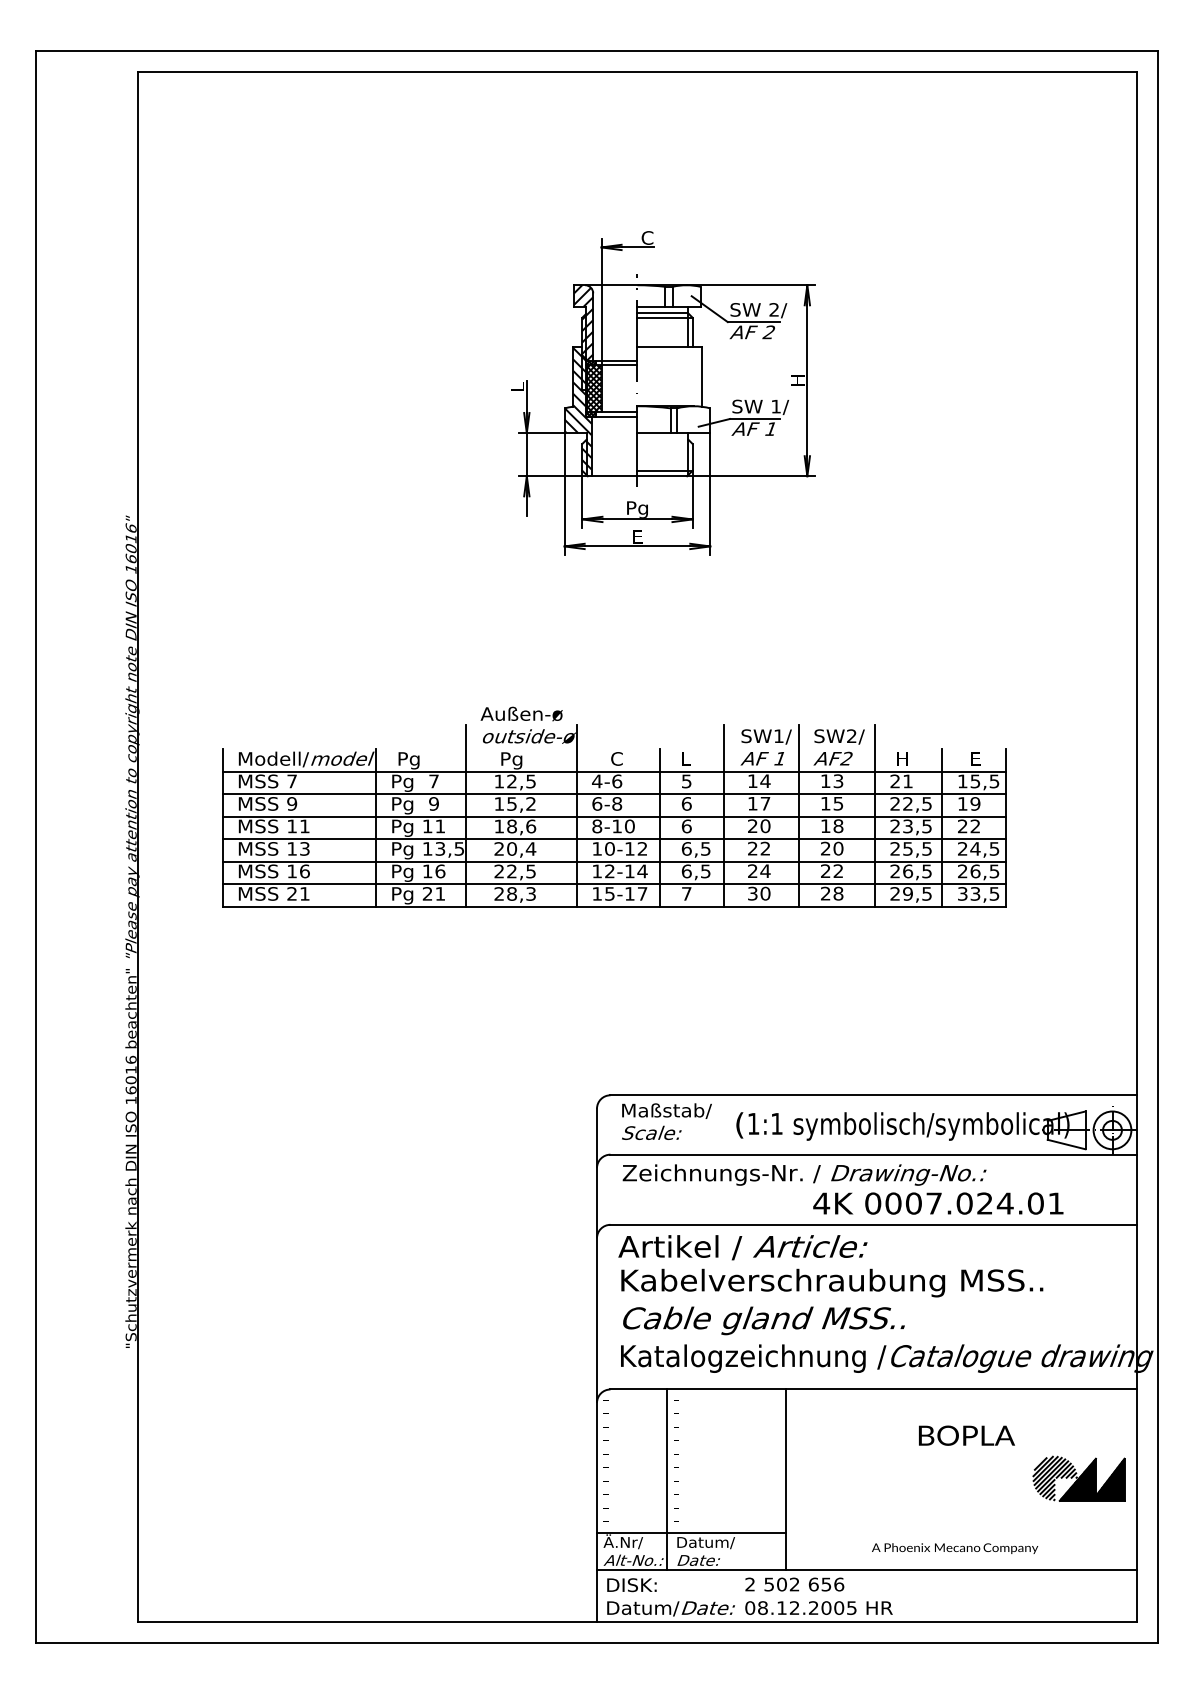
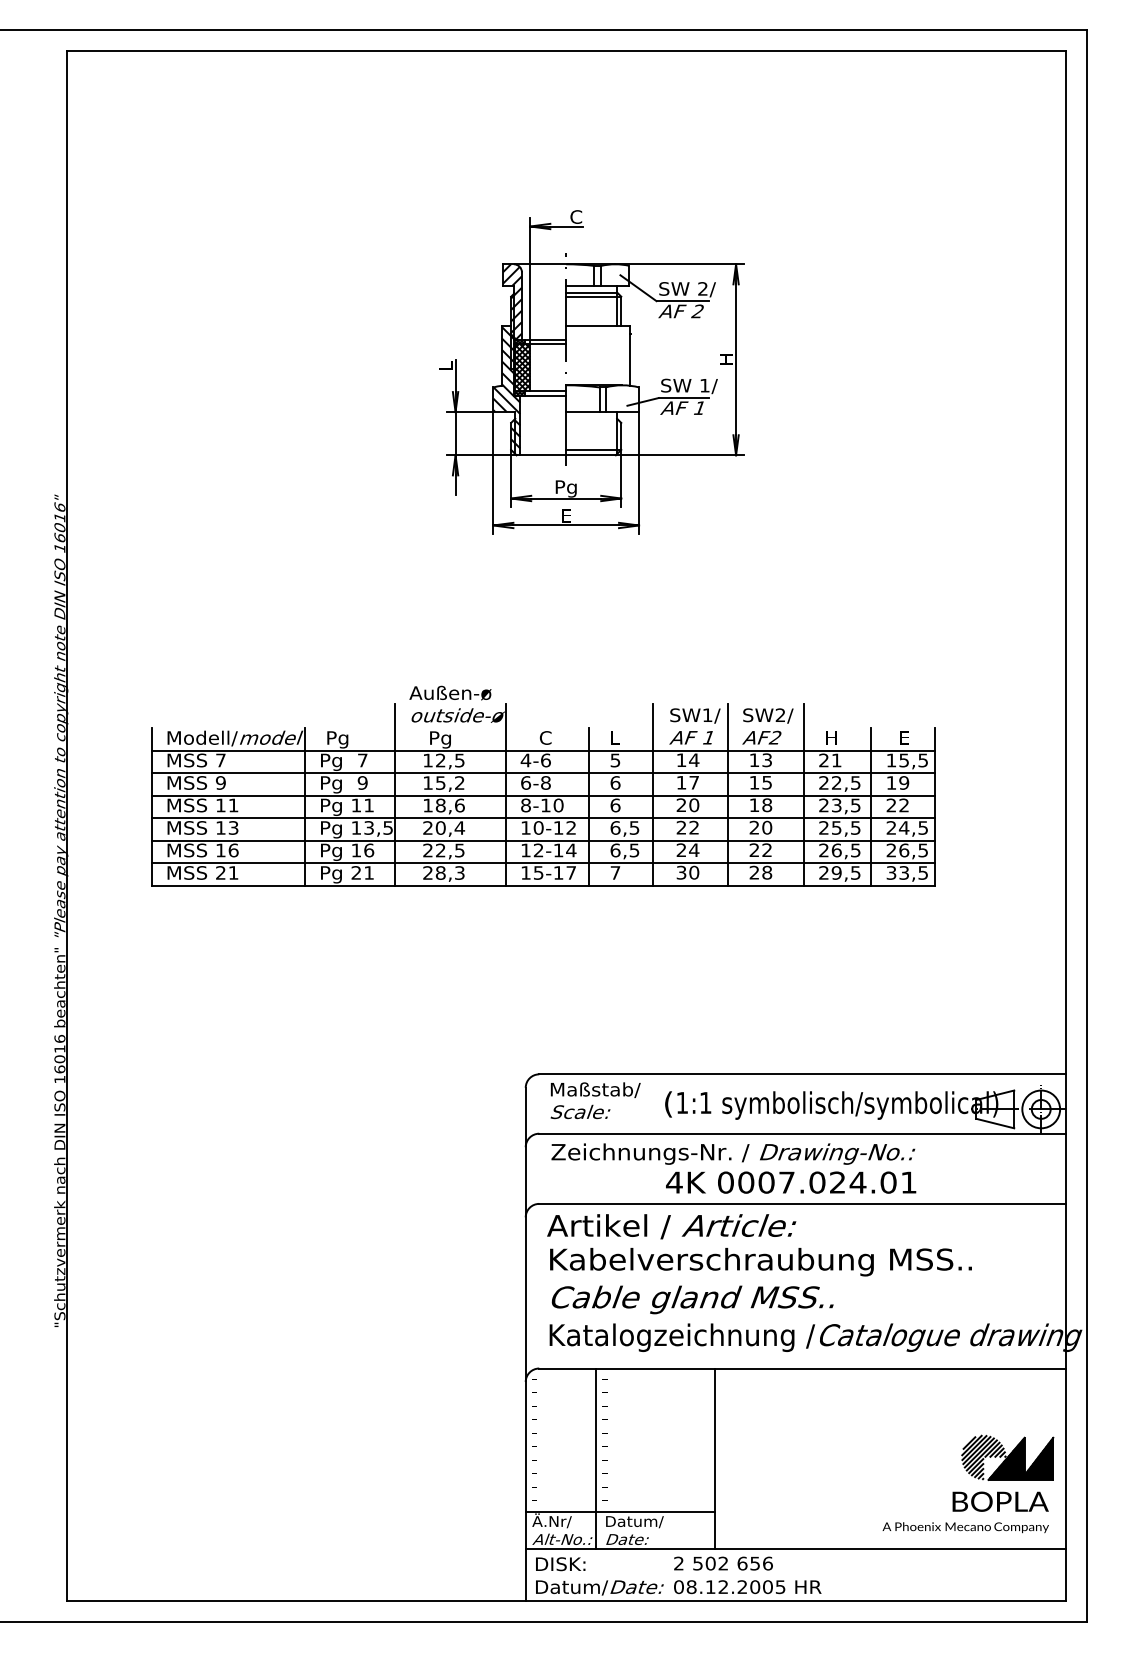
text: (938, 1203) -> (791, 1182), moved
text: (966, 1435) -> (1000, 1501), moved
text: (955, 1548) -> (966, 1527), moved

